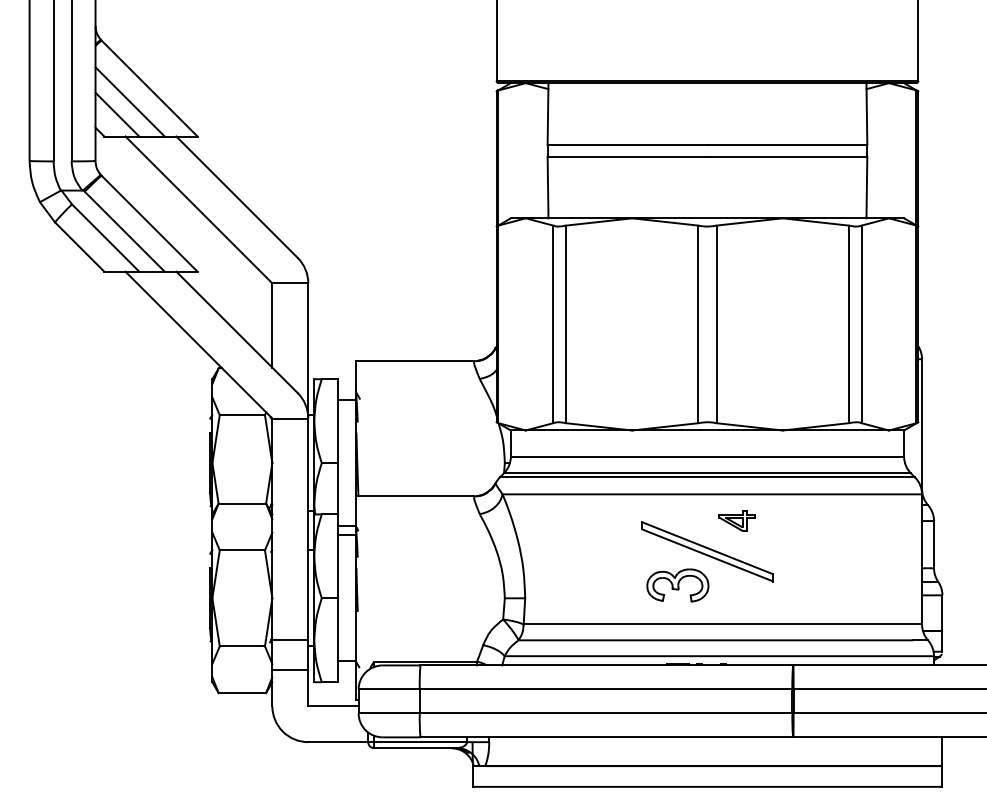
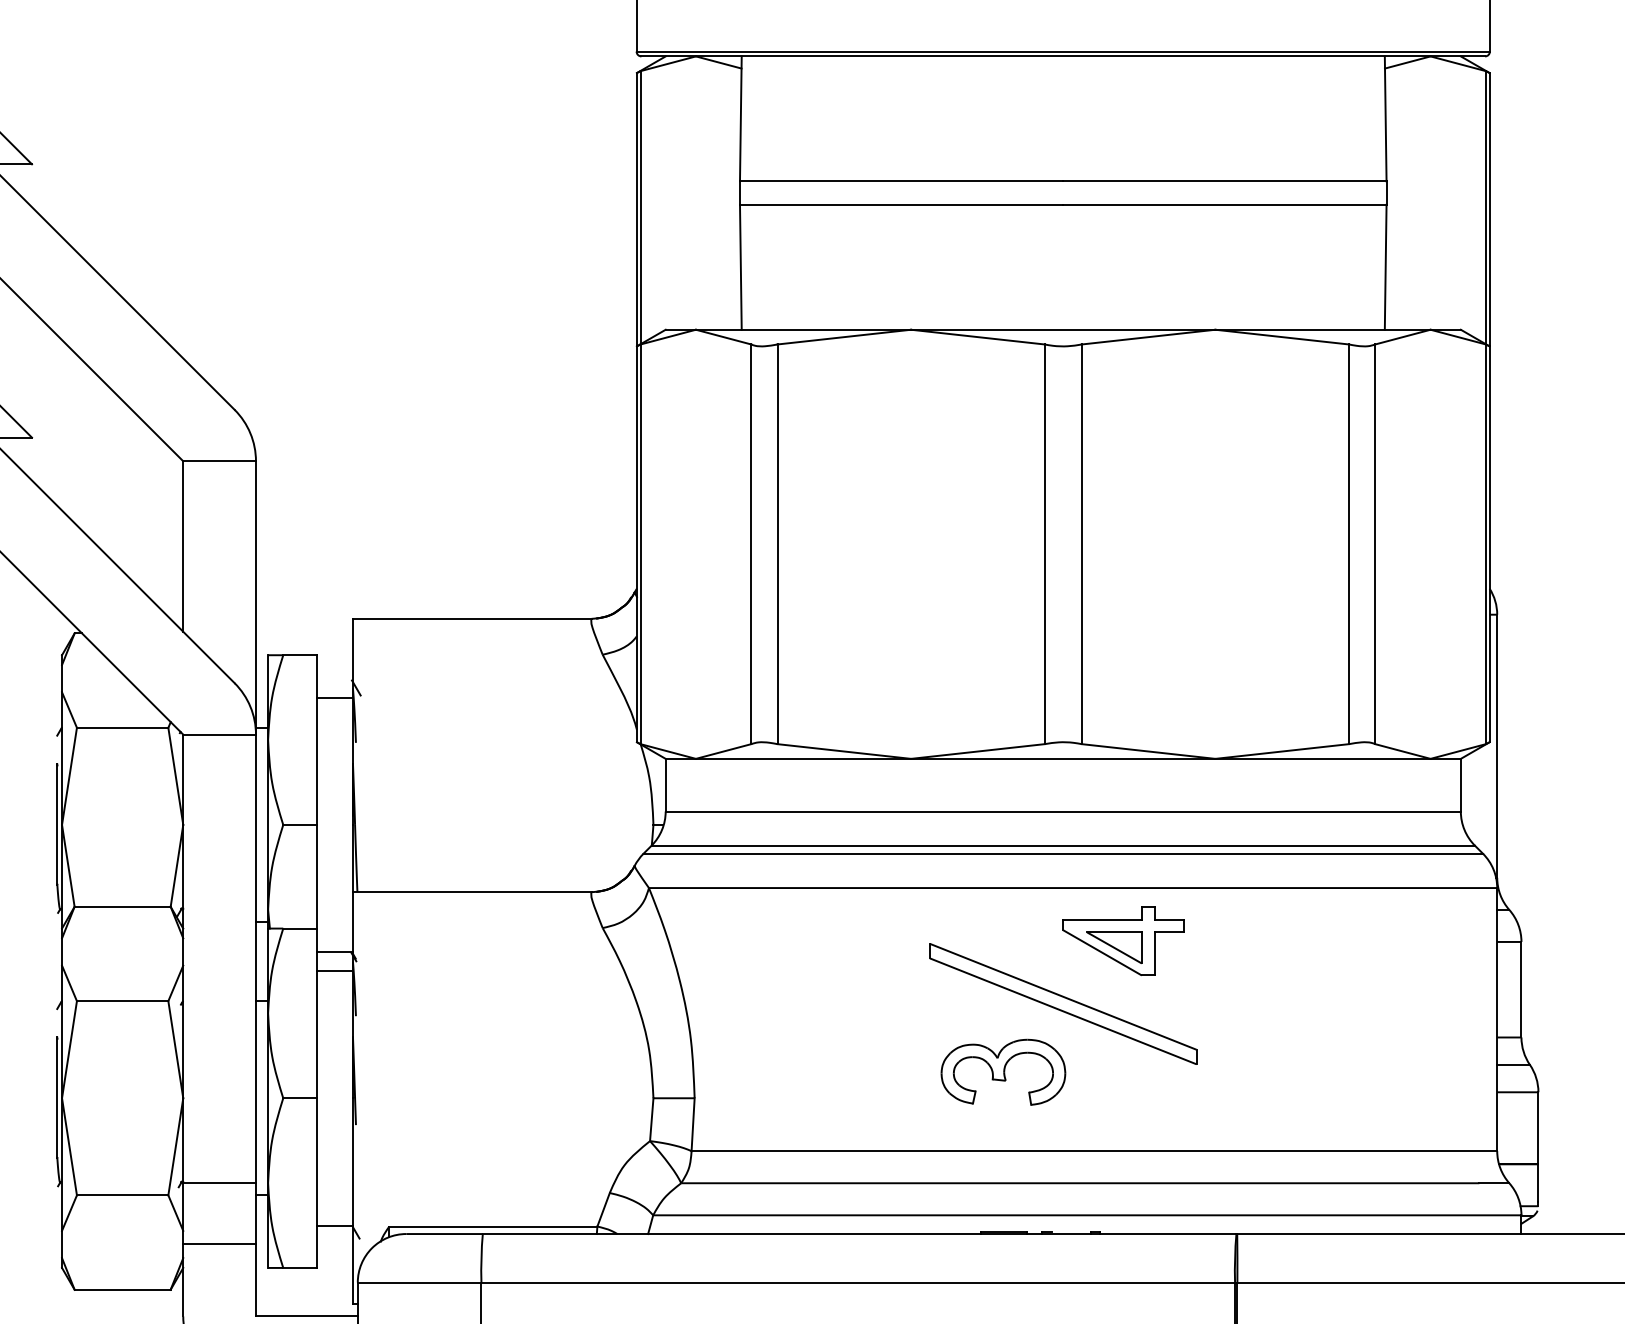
part: (736, 520) -> (1121, 940), size x1.67

